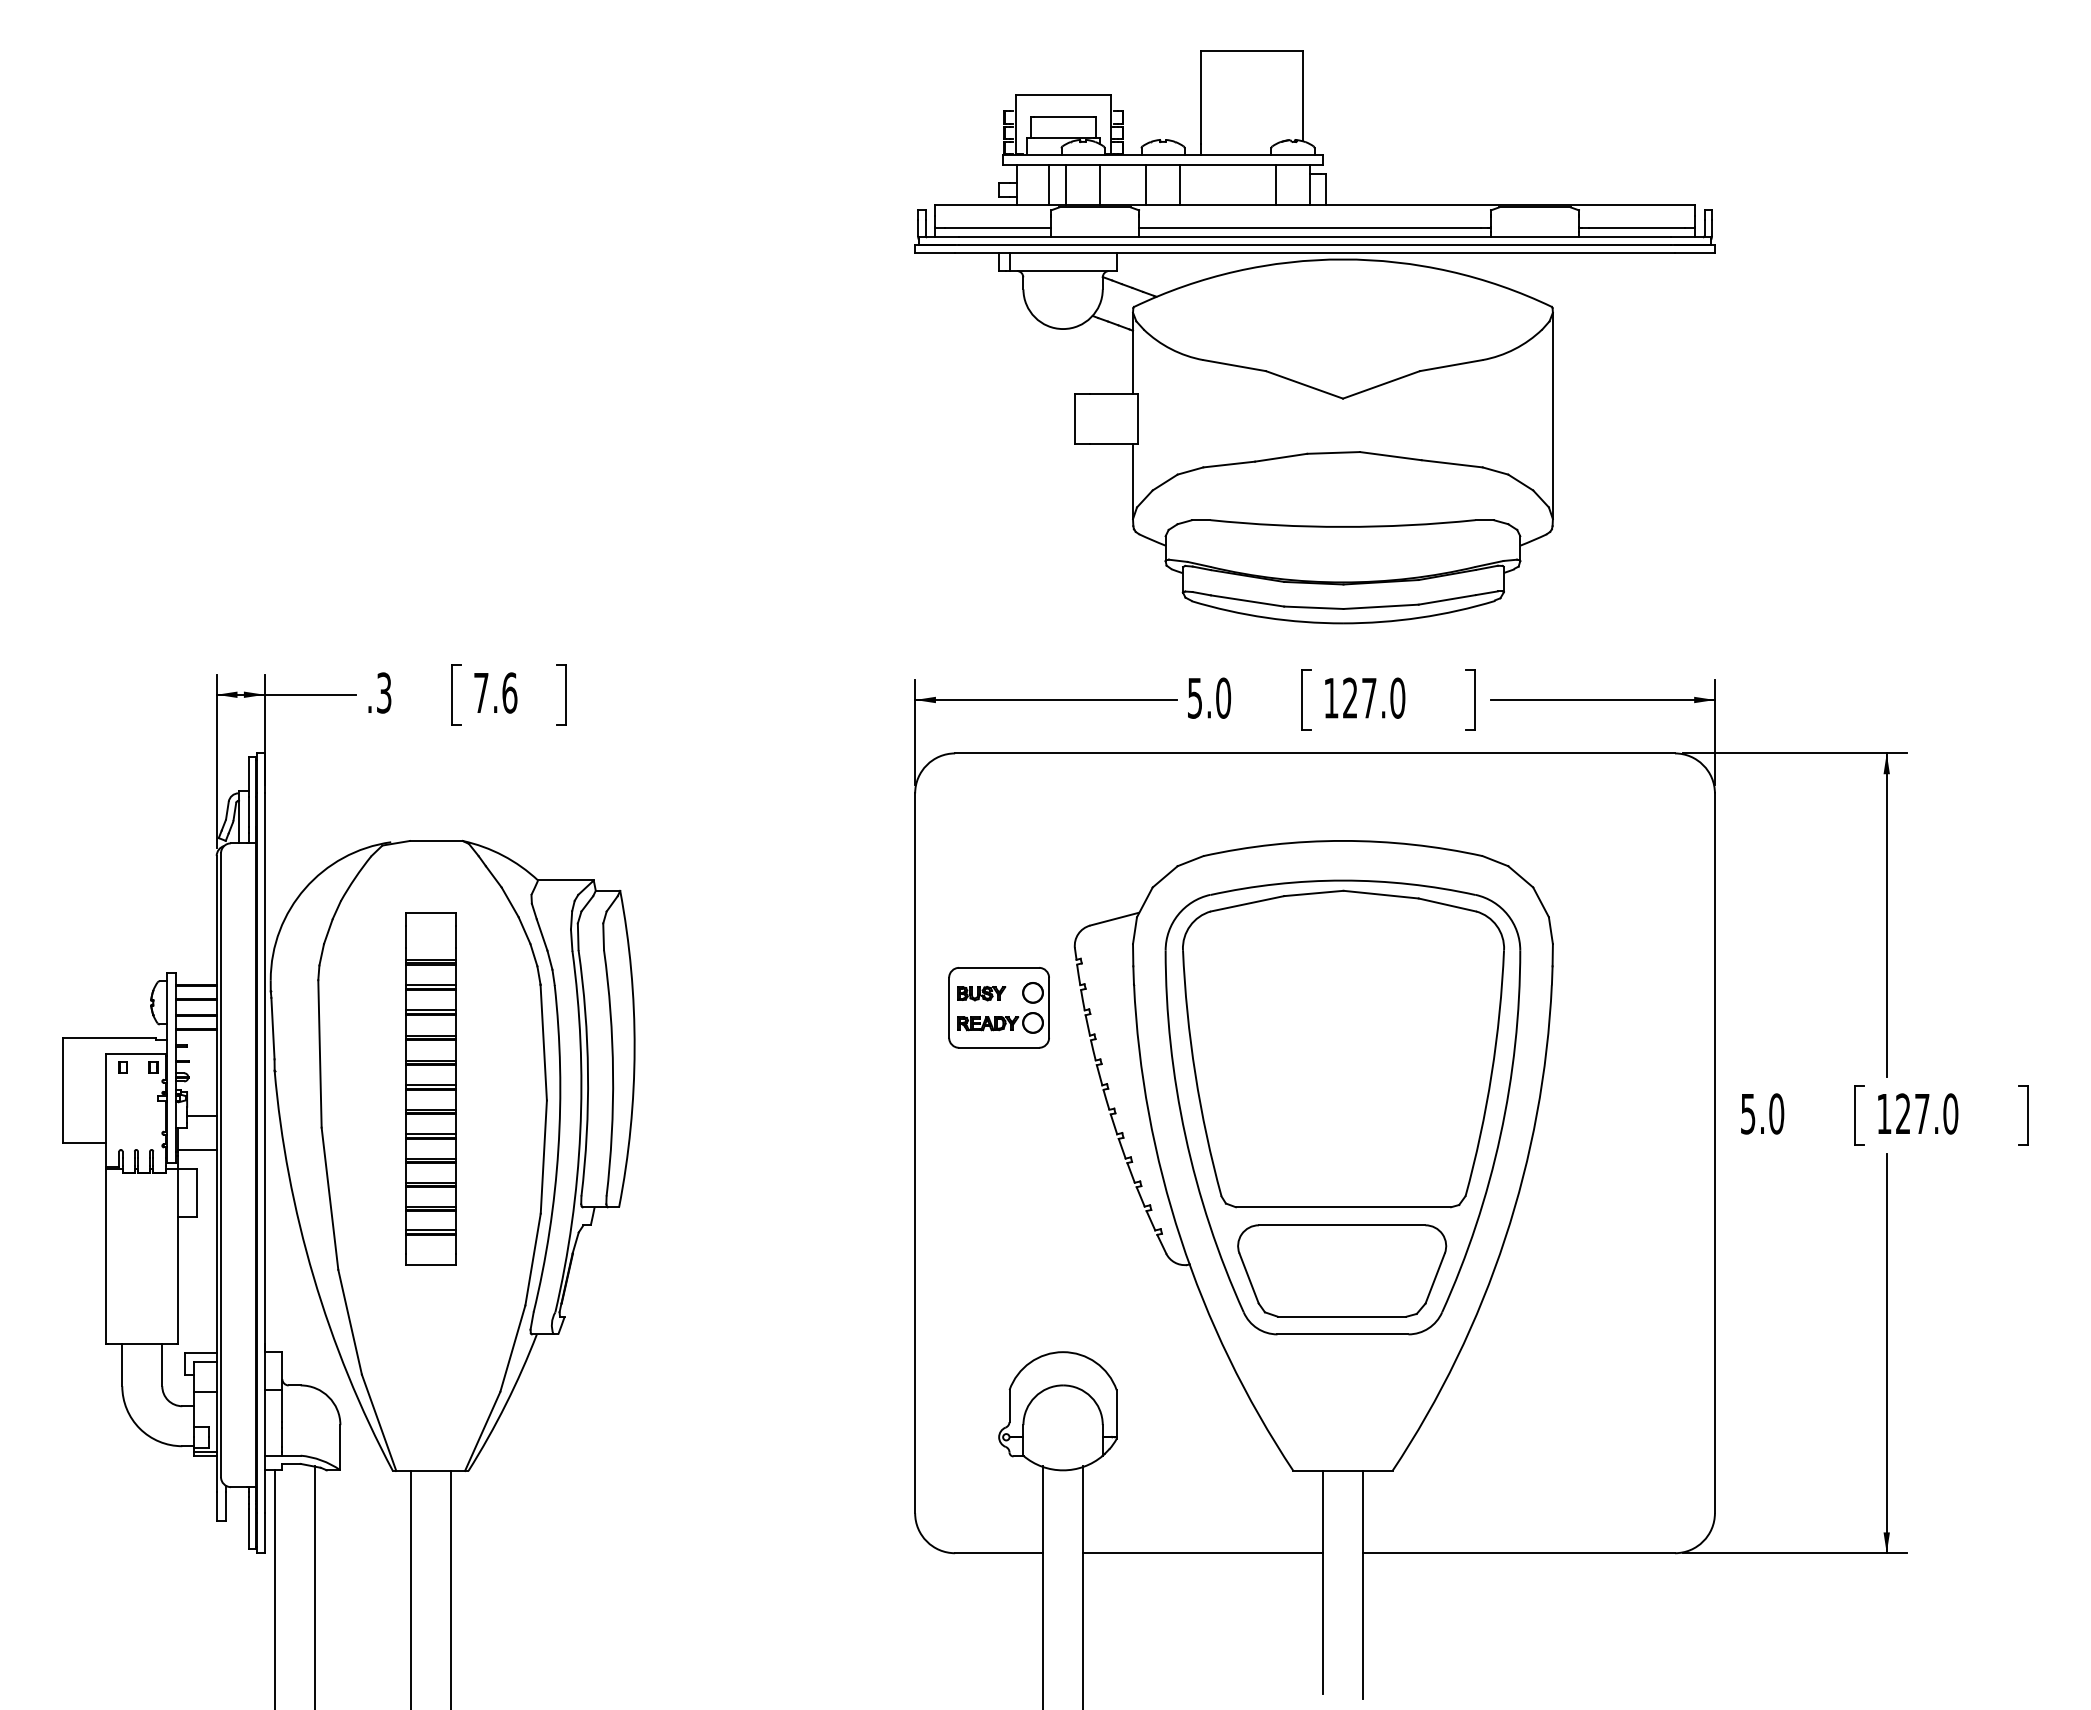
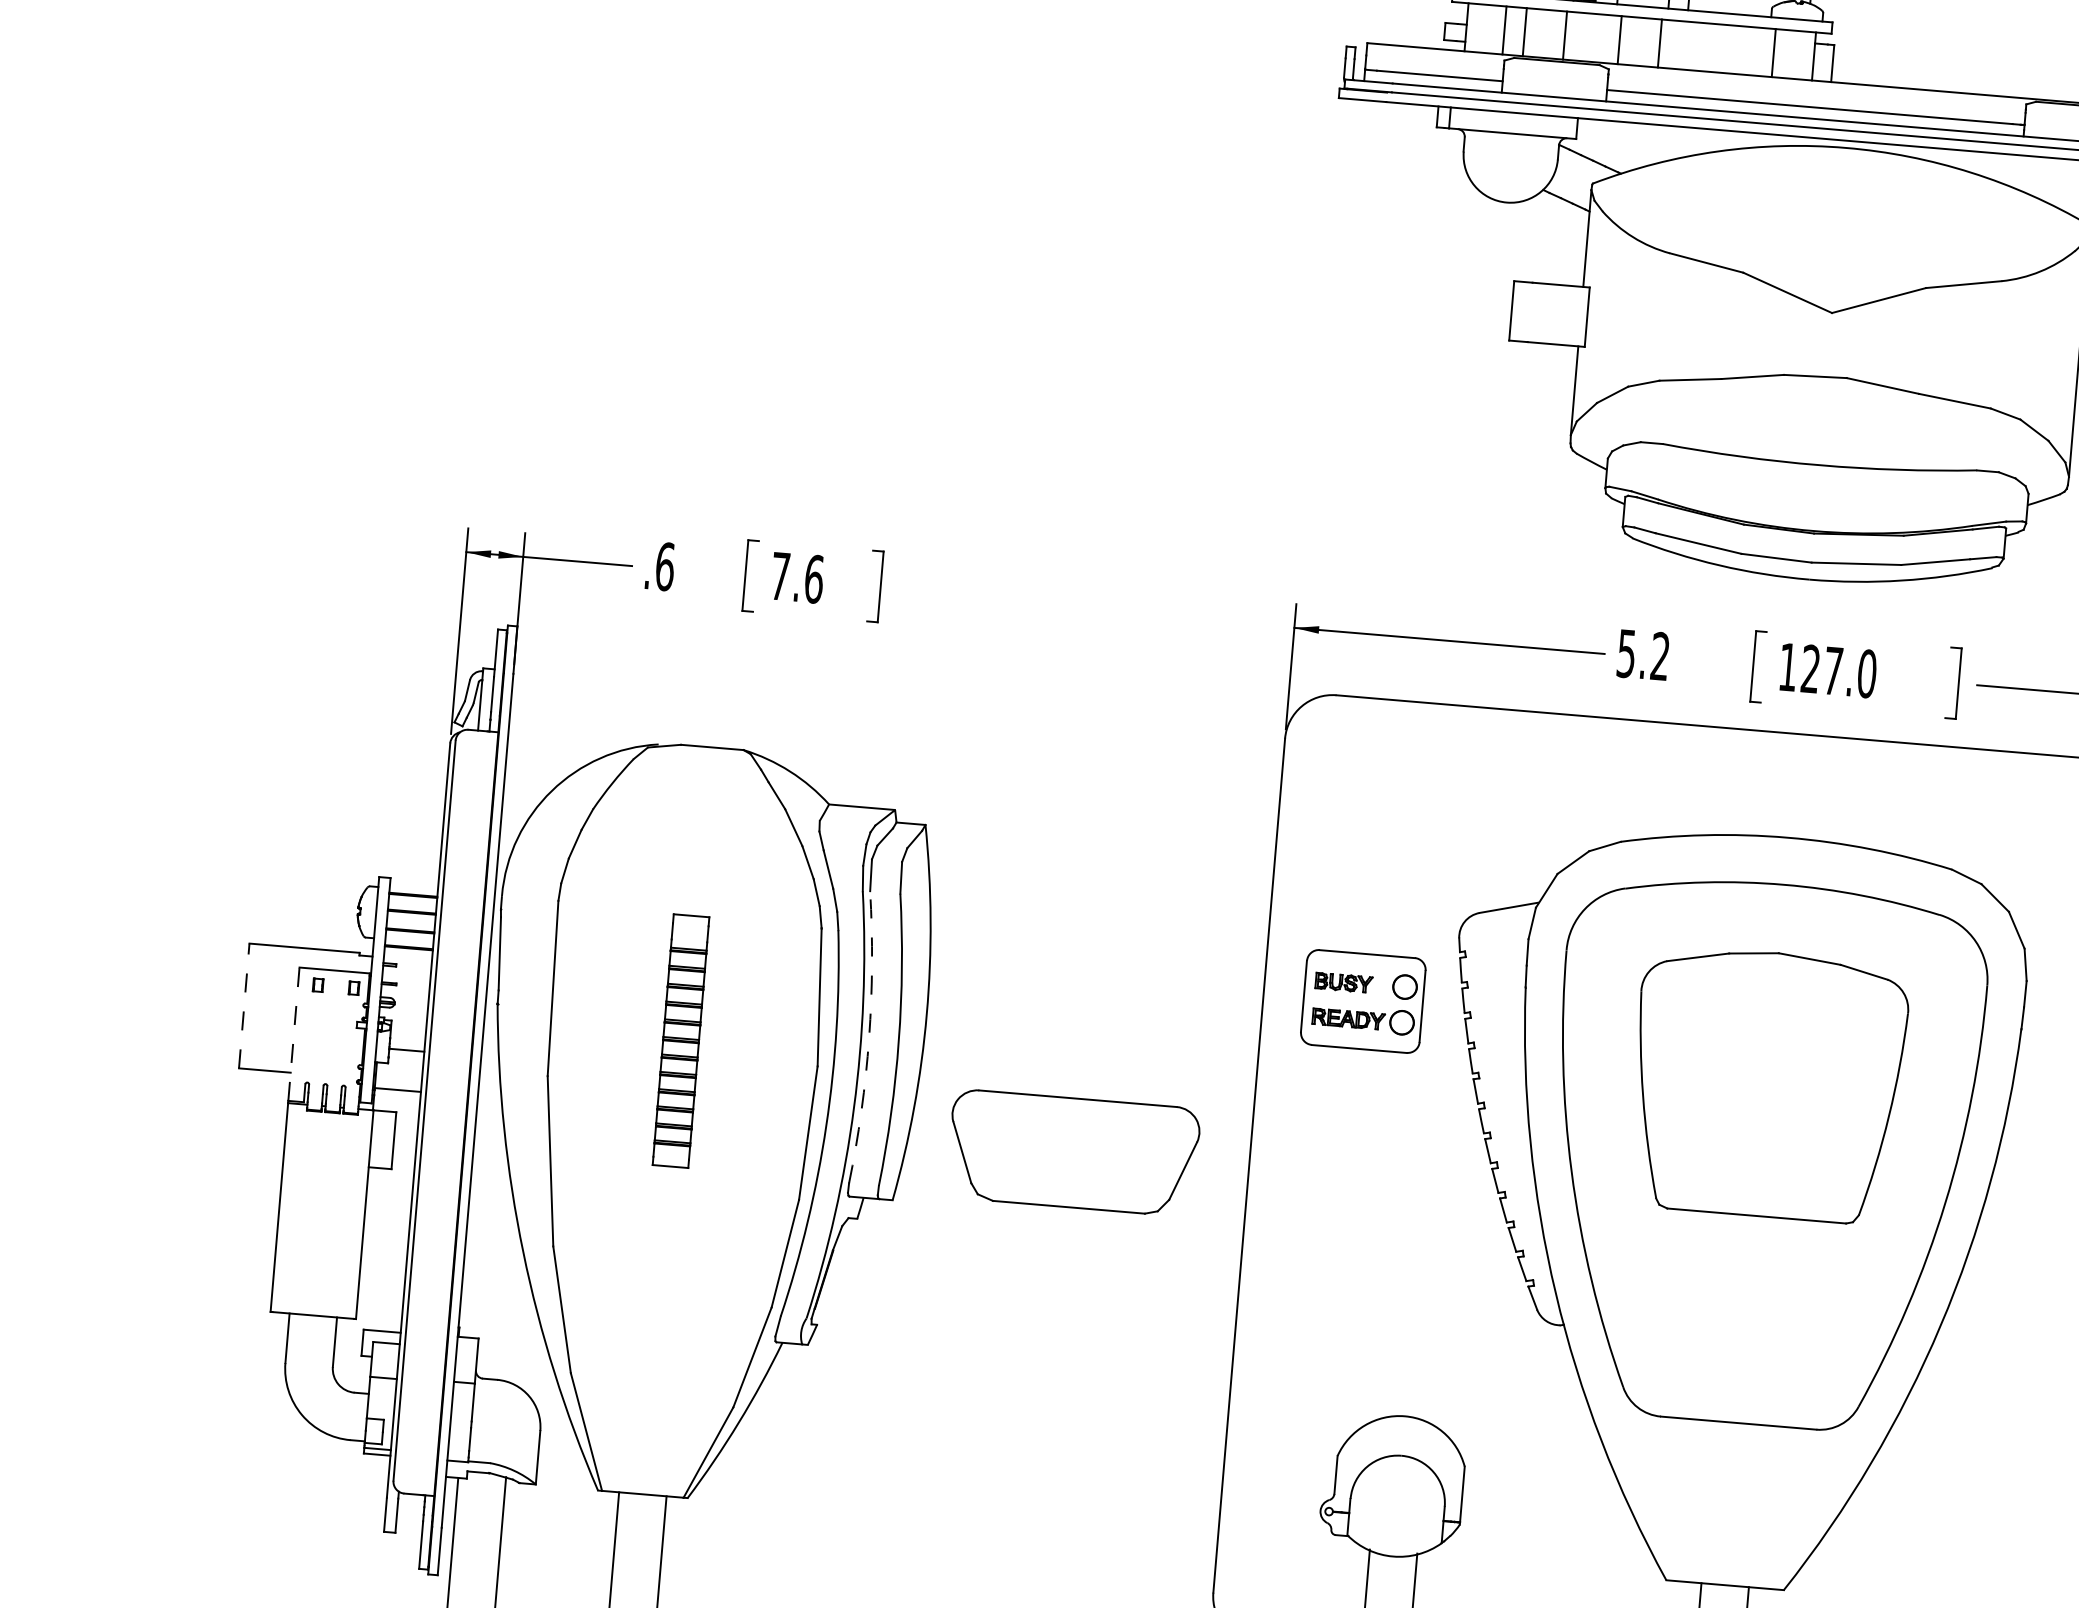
text: (383, 692) -> (664, 566), .3 -> .6
text: (1223, 697) -> (1660, 655), 5.0 -> 5.2
part: (1343, 1048) -> (1767, 1084), size x0.7
arc: (588, 1073) -> (869, 1038), solid -> dashed
part: (430, 1088) -> (680, 1040), size x0.6
line: (62, 1090) -> (243, 1006), solid -> dashed
line: (106, 1109) -> (294, 1033), solid -> dashed
part: (1342, 1270) -> (1073, 1152), moved

